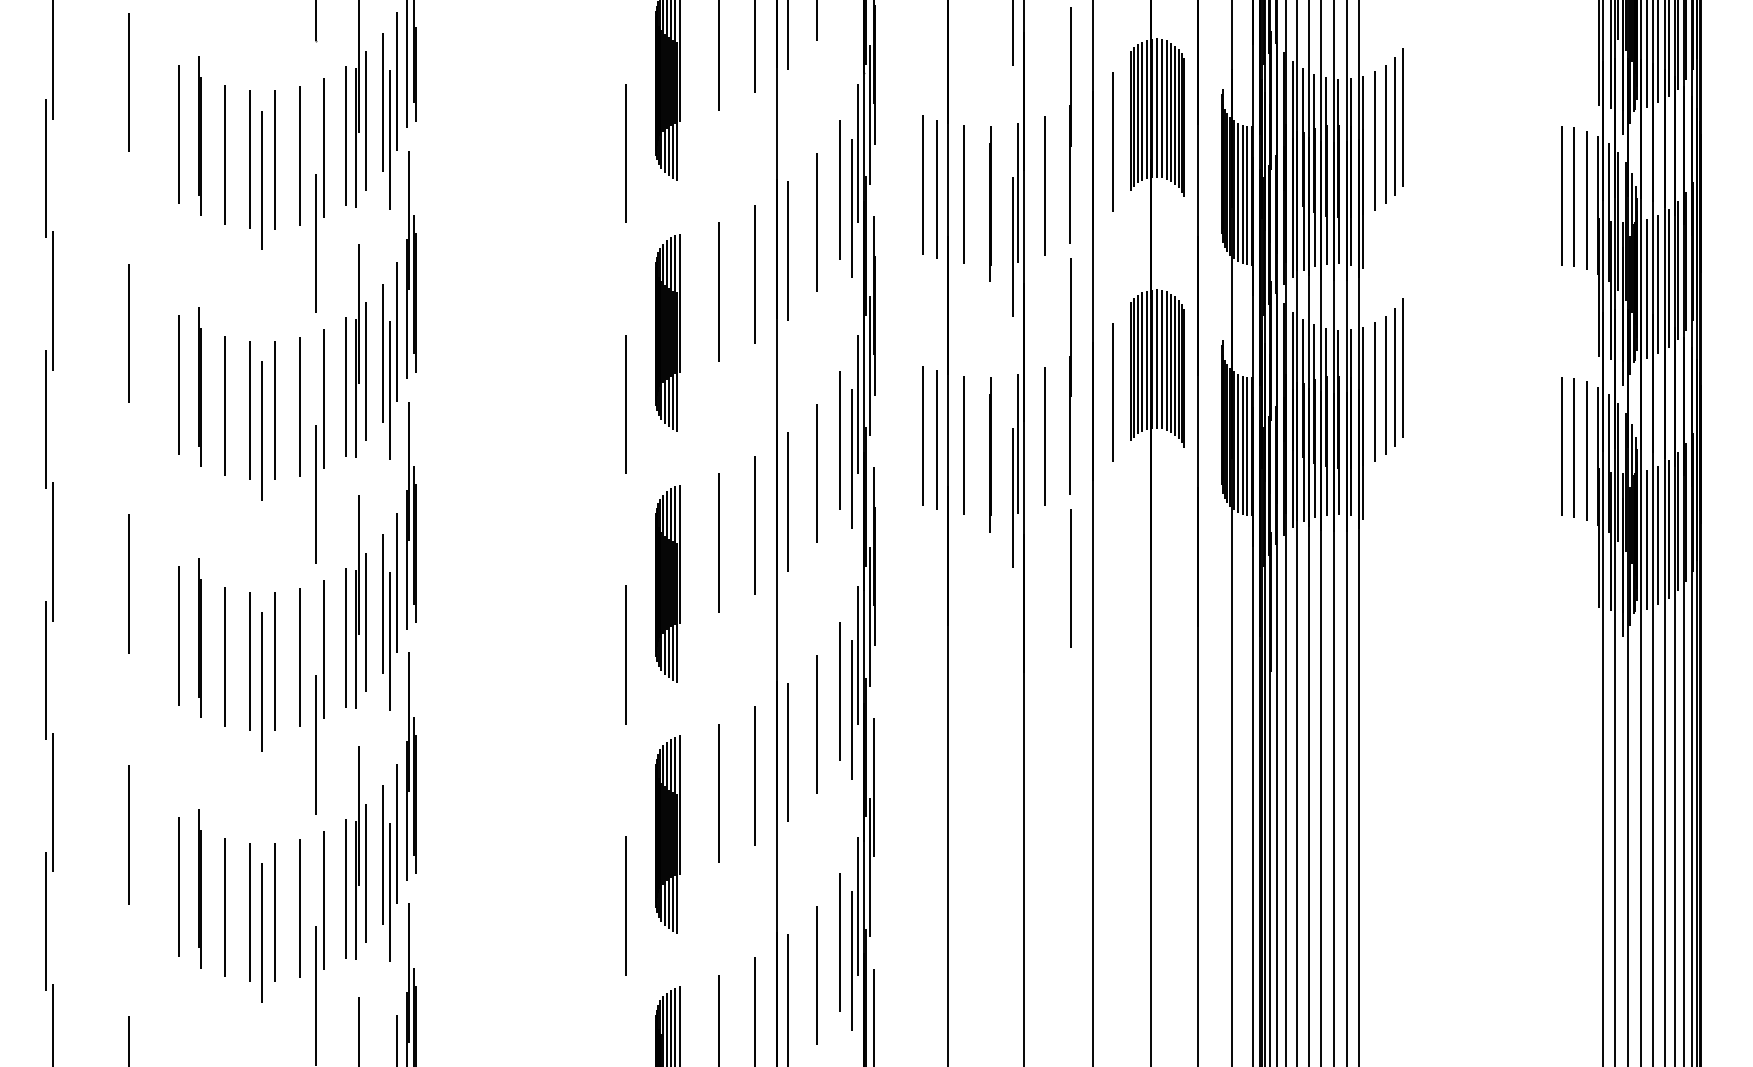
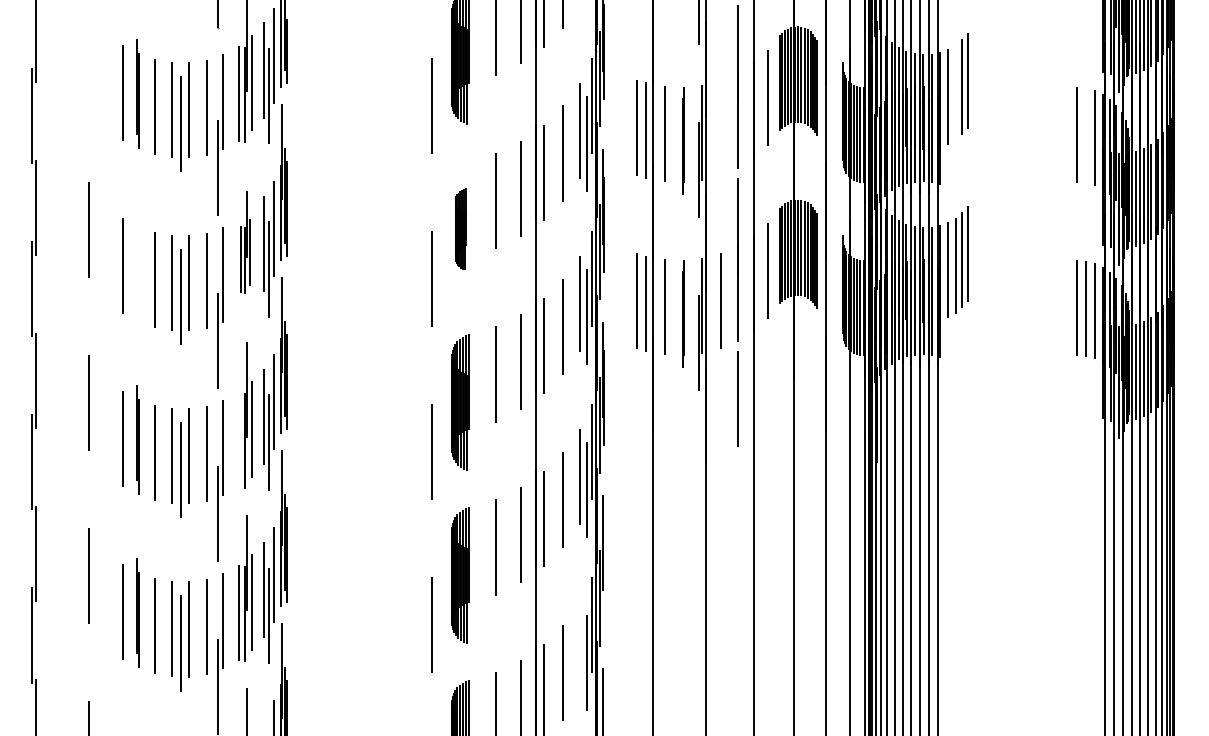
line: (128, 81) -> (88, 56), removed
line: (1385, 134) -> (955, 92), removed
line: (1044, 186) -> (720, 128), removed
line: (1573, 196) -> (1085, 135), removed
part: (667, 332) -> (460, 229), size x0.6
part: (356, 351) -> (245, 242), size x0.7
line: (199, 386) -> (137, 266), removed
line: (345, 637) -> (238, 439), removed
line: (840, 943) -> (579, 650), removed

